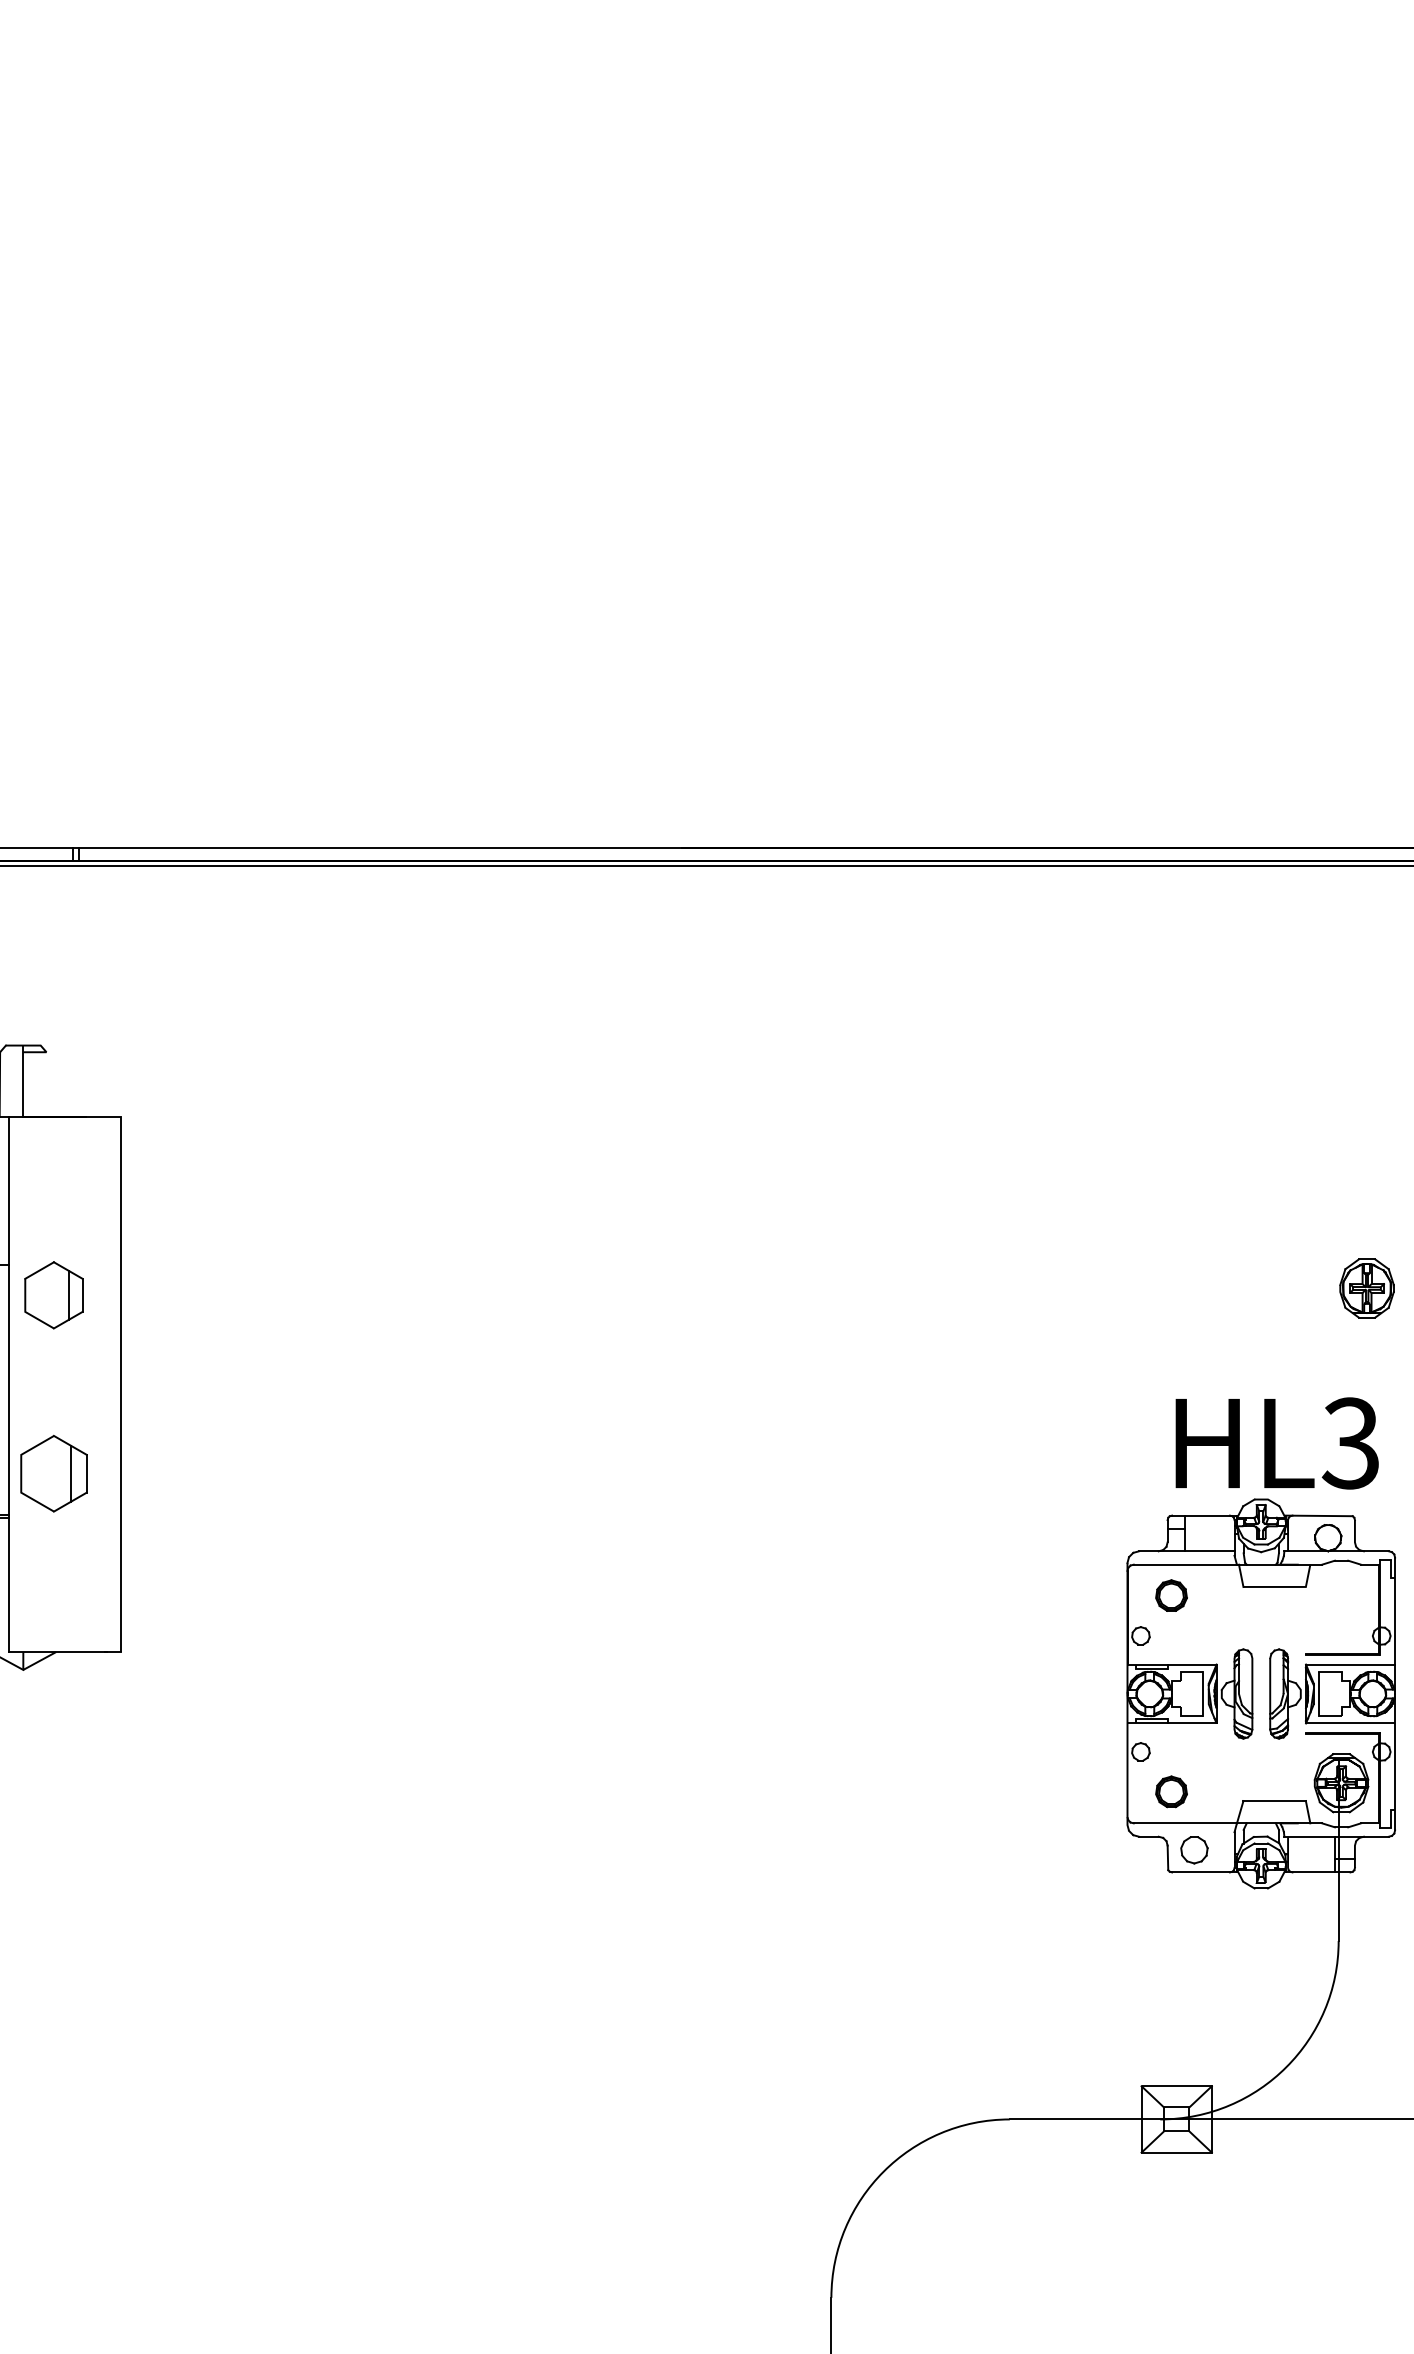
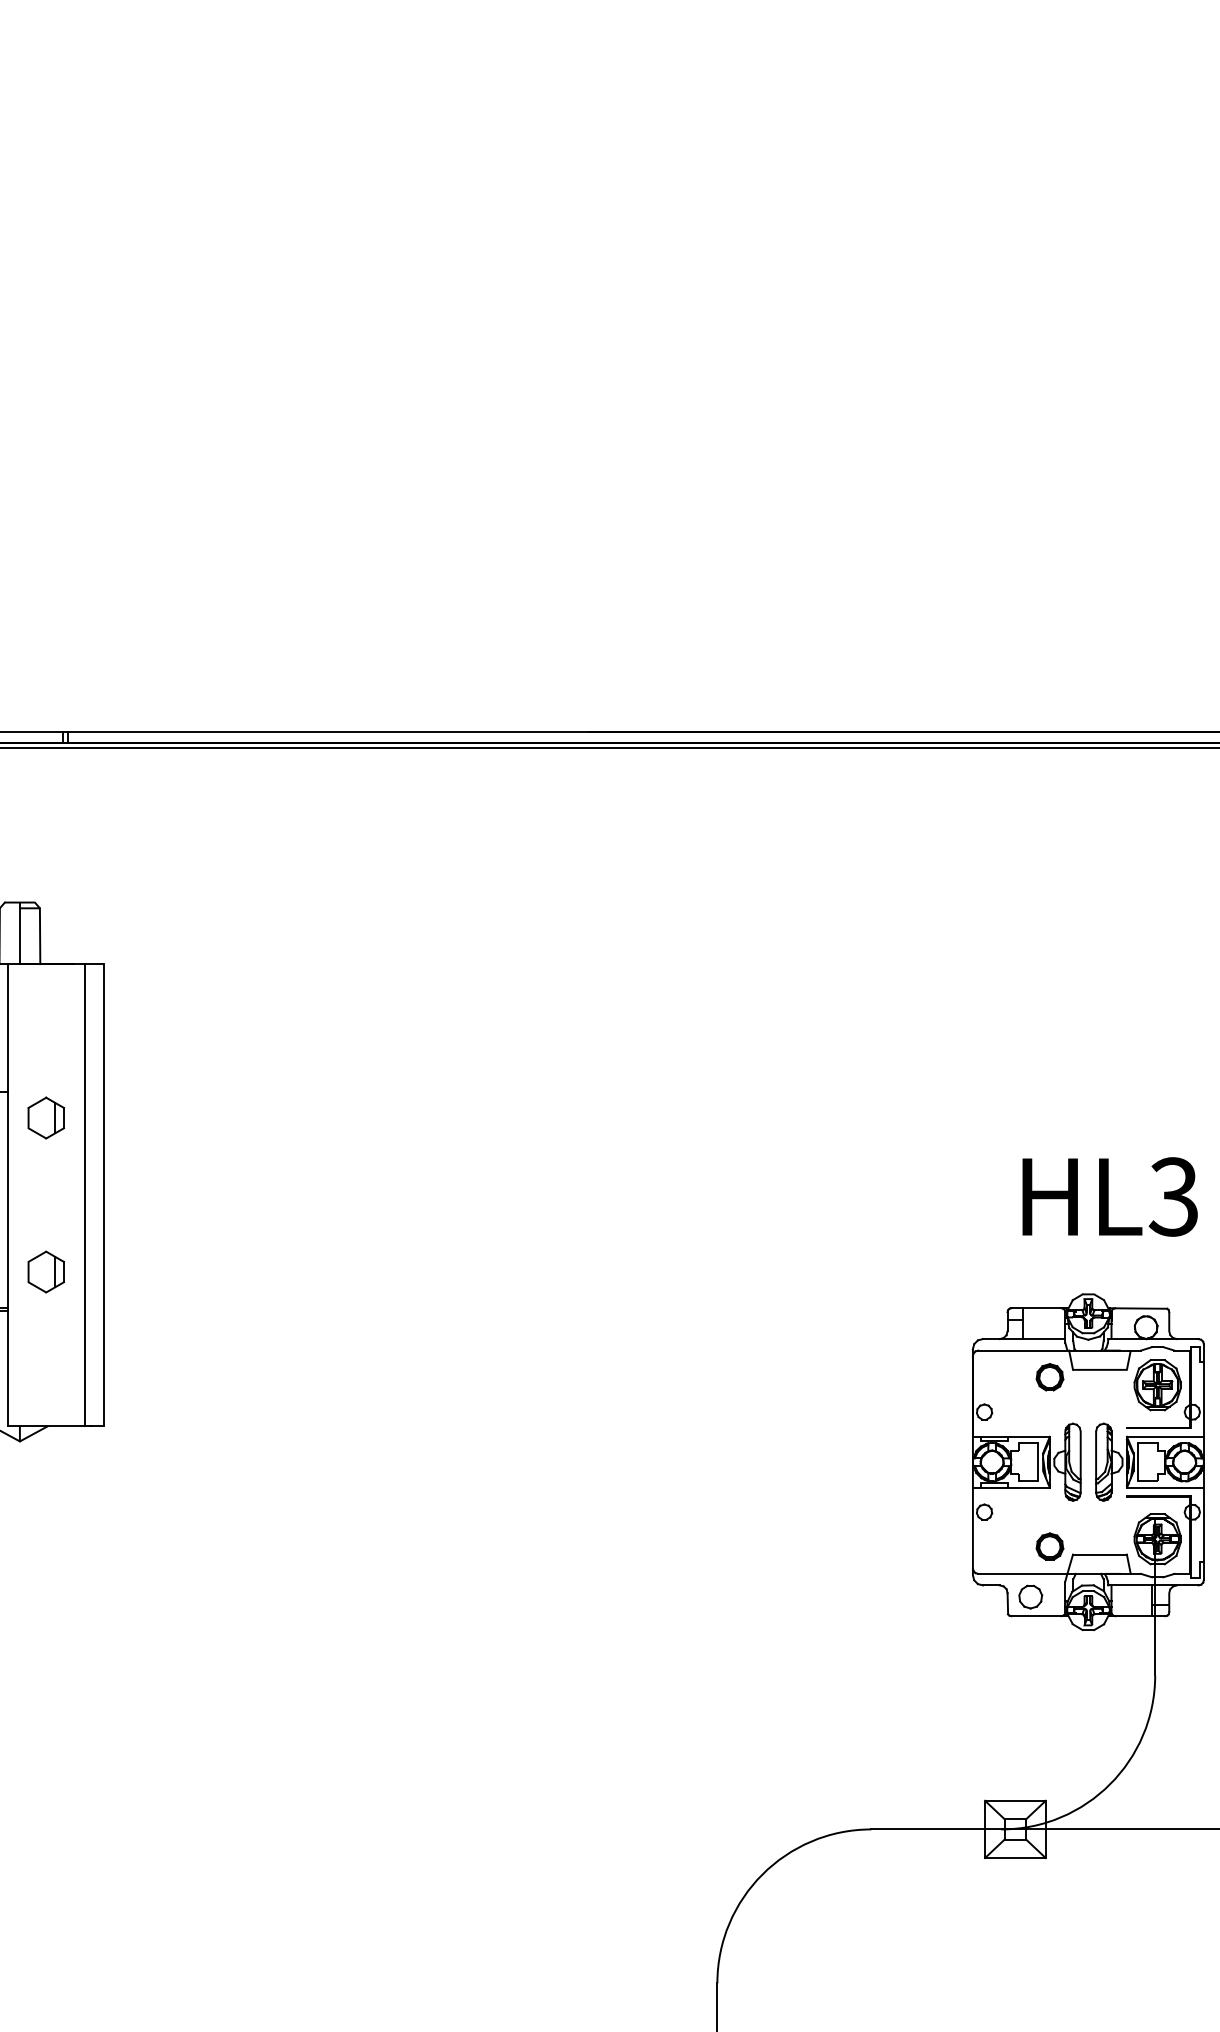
line: (46, 1084) -> (39, 936), added
part: (1366, 1288) -> (1157, 1385), moved
part: (52, 1294) -> (45, 1117), size x0.71
line: (98, 1384) -> (84, 1195), added
text: (1276, 1442) -> (1109, 1196), moved
part: (52, 1473) -> (45, 1271), size x0.62
part: (1171, 1595) -> (1049, 1377), moved
part: (1171, 1791) -> (1049, 1546), moved

